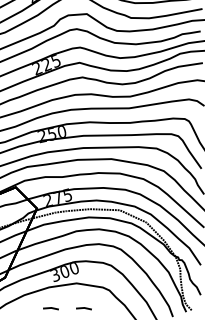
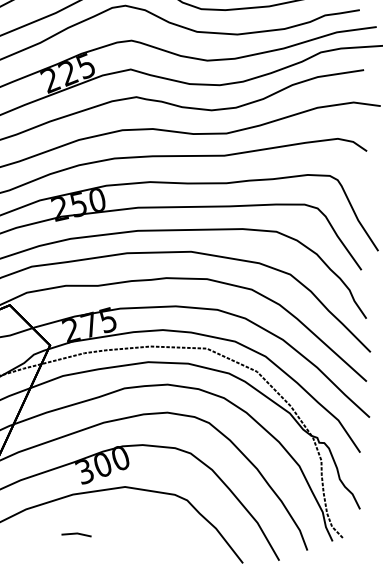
line: (83, 308) -> (138, 534), removed

